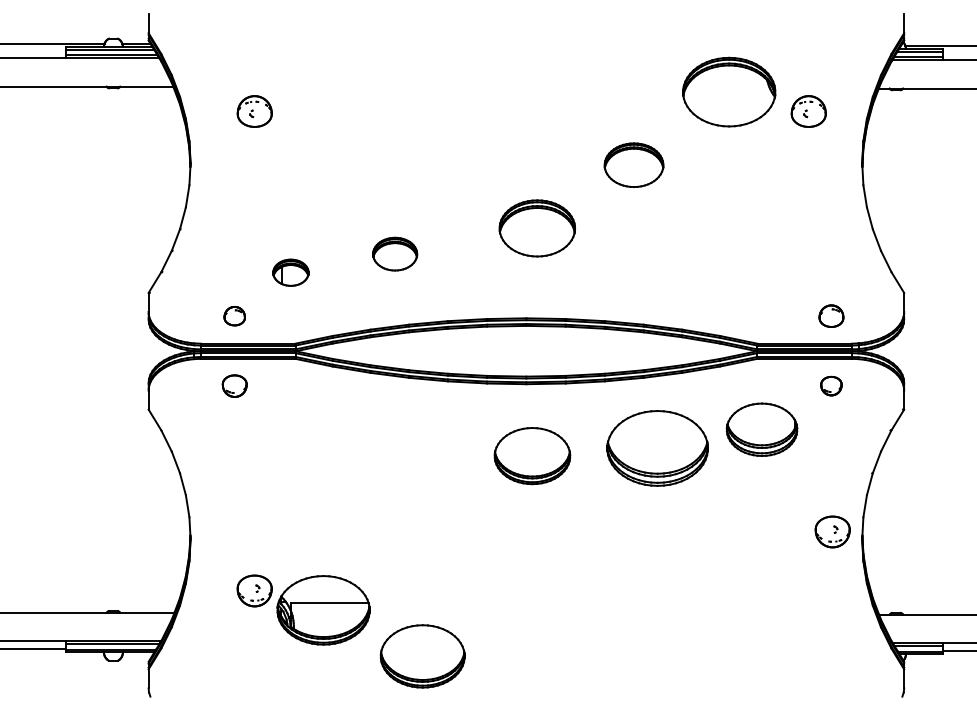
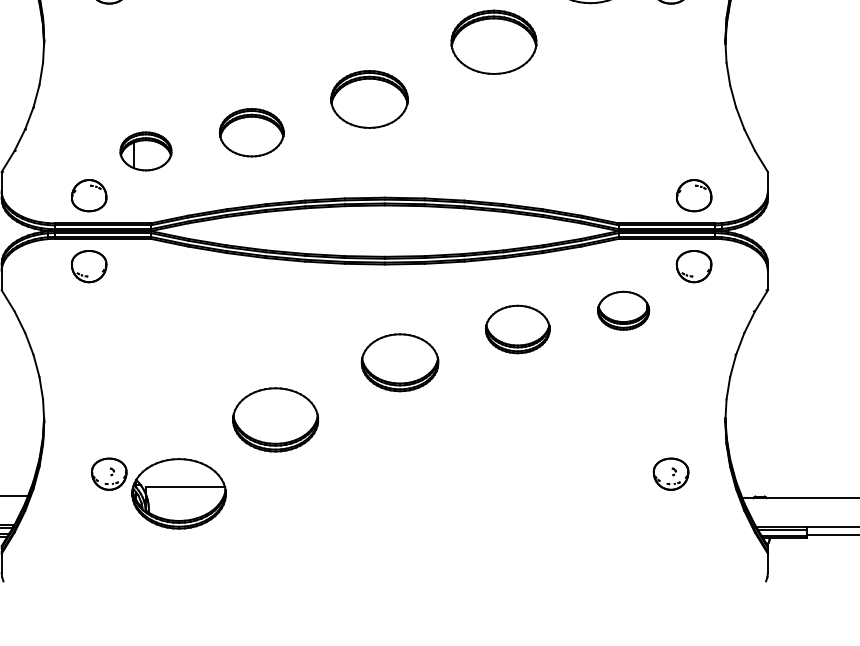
part: (633, 165) -> (493, 42), size x1.43
part: (537, 228) -> (369, 99), moved
part: (394, 253) -> (251, 131), size x1.43
part: (290, 272) -> (145, 151), size x1.43
part: (234, 315) -> (88, 194), size x1.67
part: (831, 315) -> (694, 194), size x1.43
part: (234, 385) -> (88, 265), size x1.43
part: (831, 385) -> (694, 265), size x1.67
part: (761, 429) -> (623, 310), size x0.71
part: (657, 447) -> (517, 328), size x0.62
part: (532, 456) -> (400, 363), moved
part: (832, 531) -> (670, 473), moved
part: (422, 656) -> (275, 419), moved

